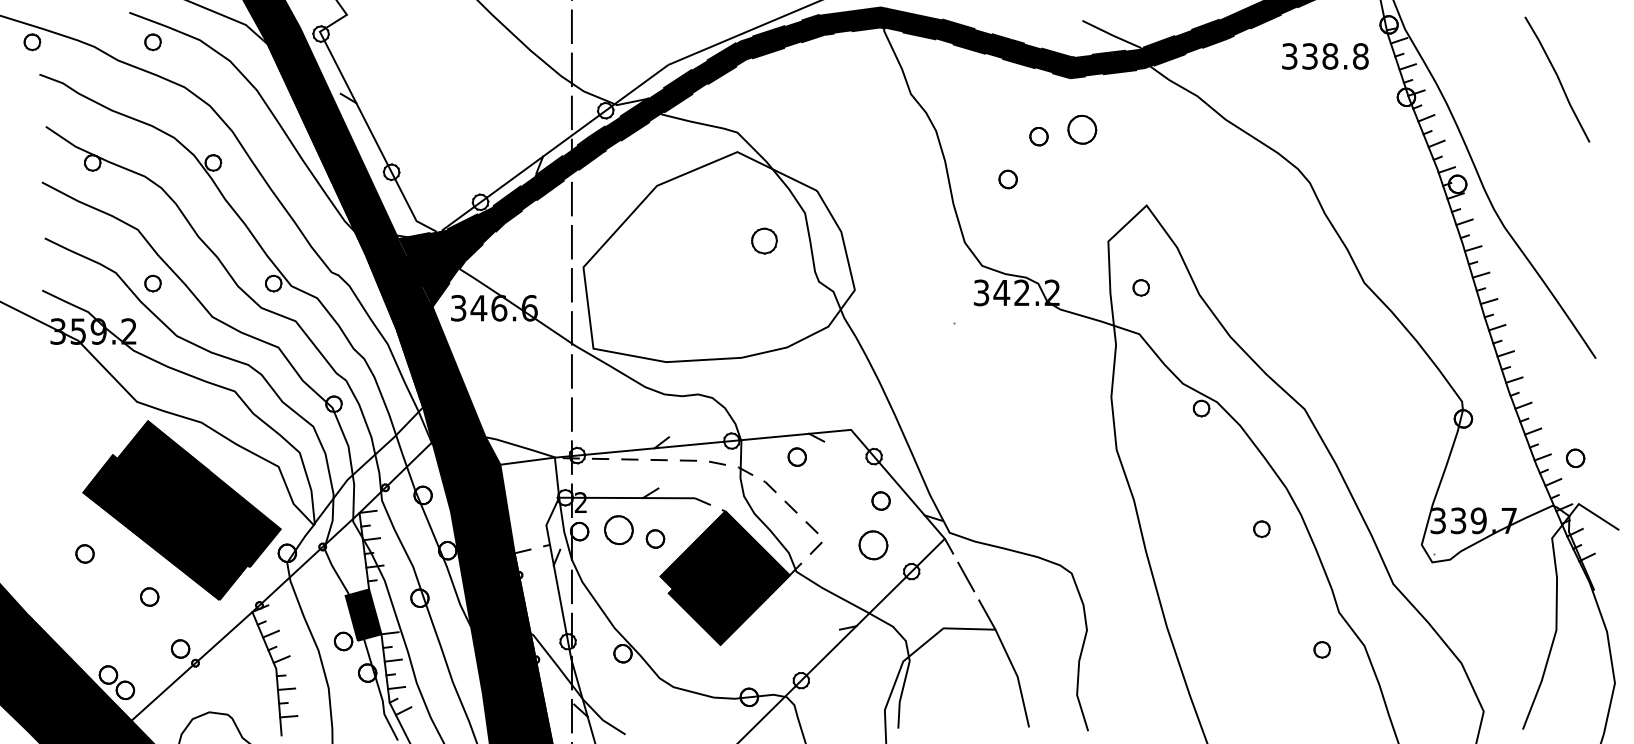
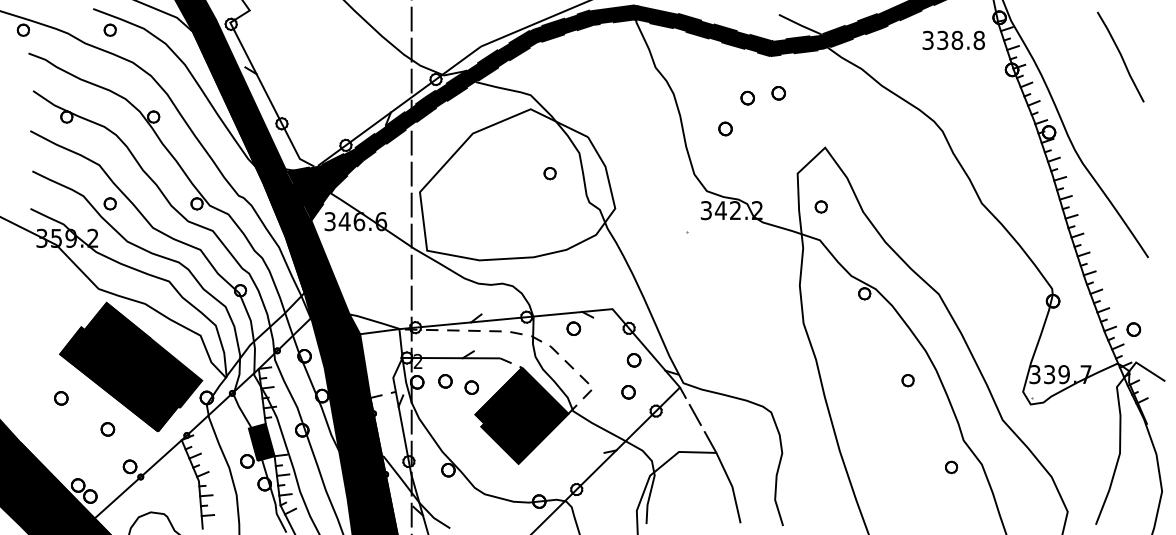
part: (1081, 130) -> (778, 93), size x0.62
part: (763, 241) -> (549, 173), size x0.62
part: (618, 530) -> (445, 381), size x0.62
part: (873, 545) -> (628, 392), size x0.62

